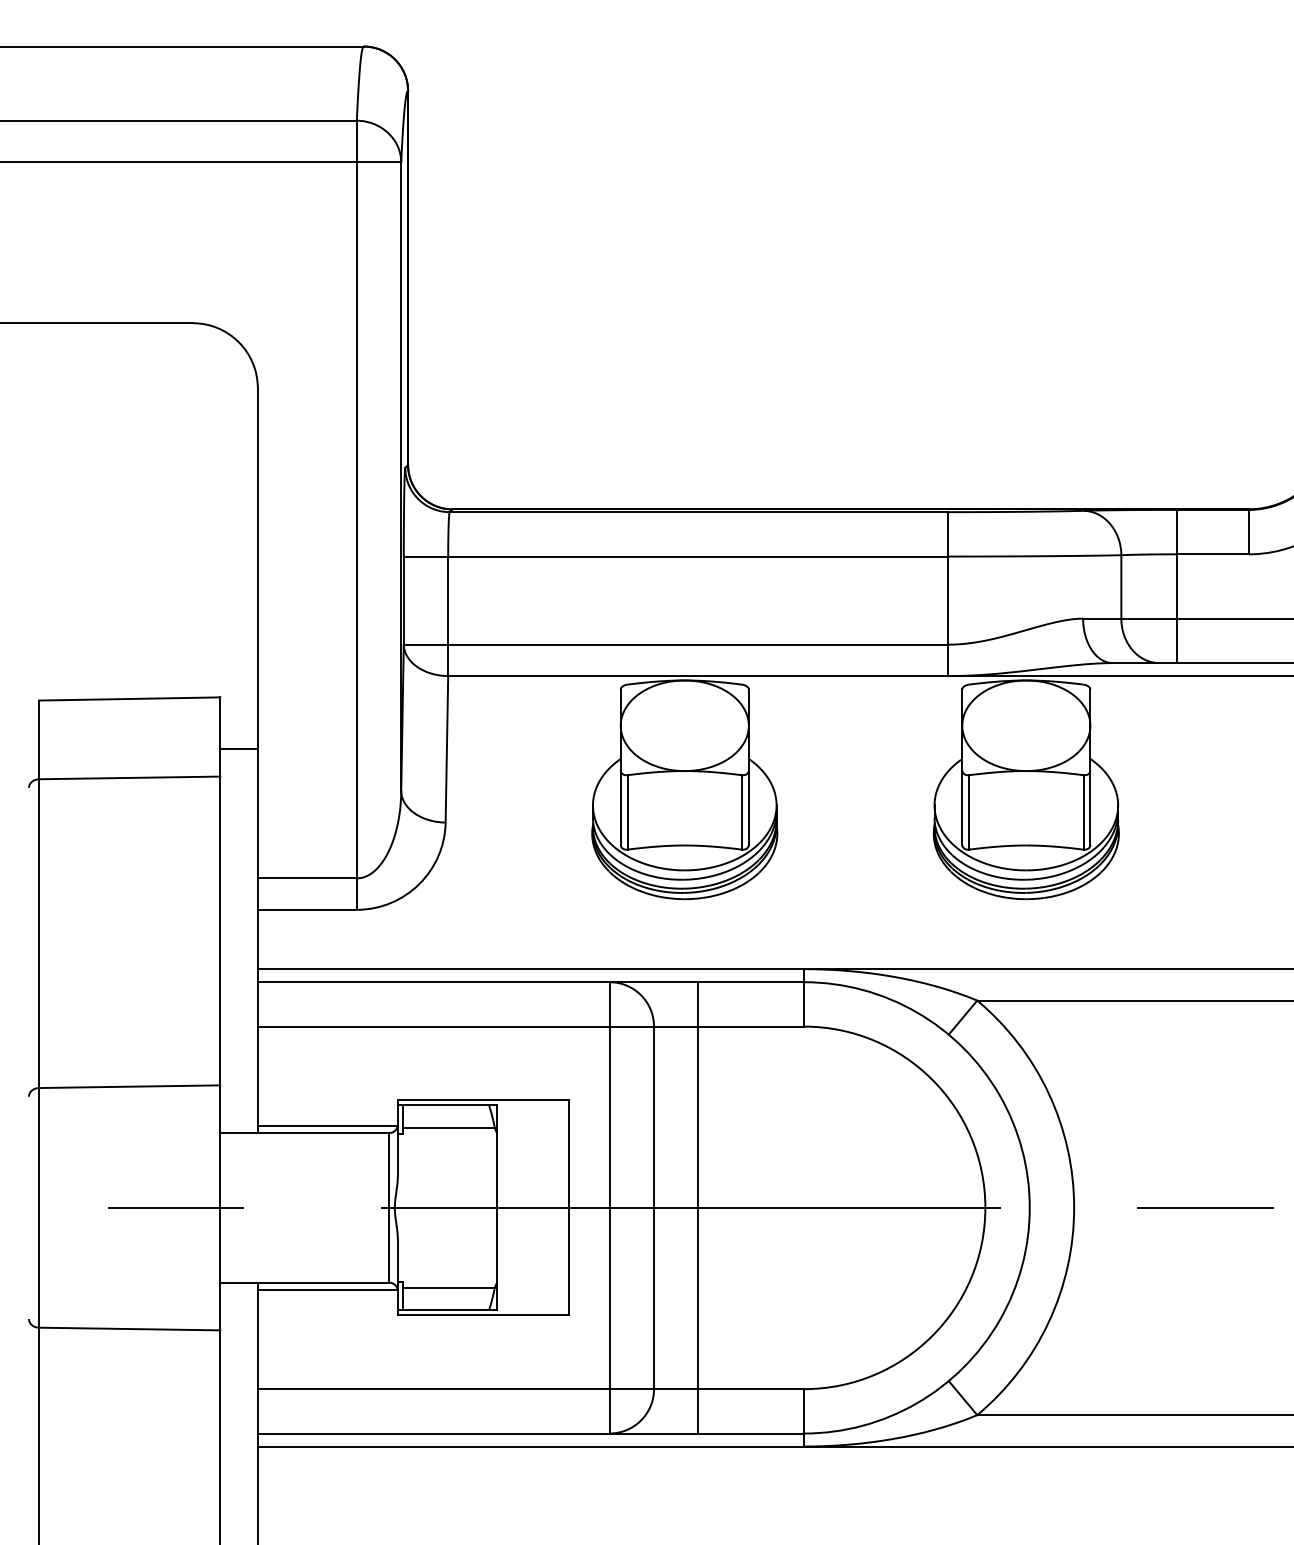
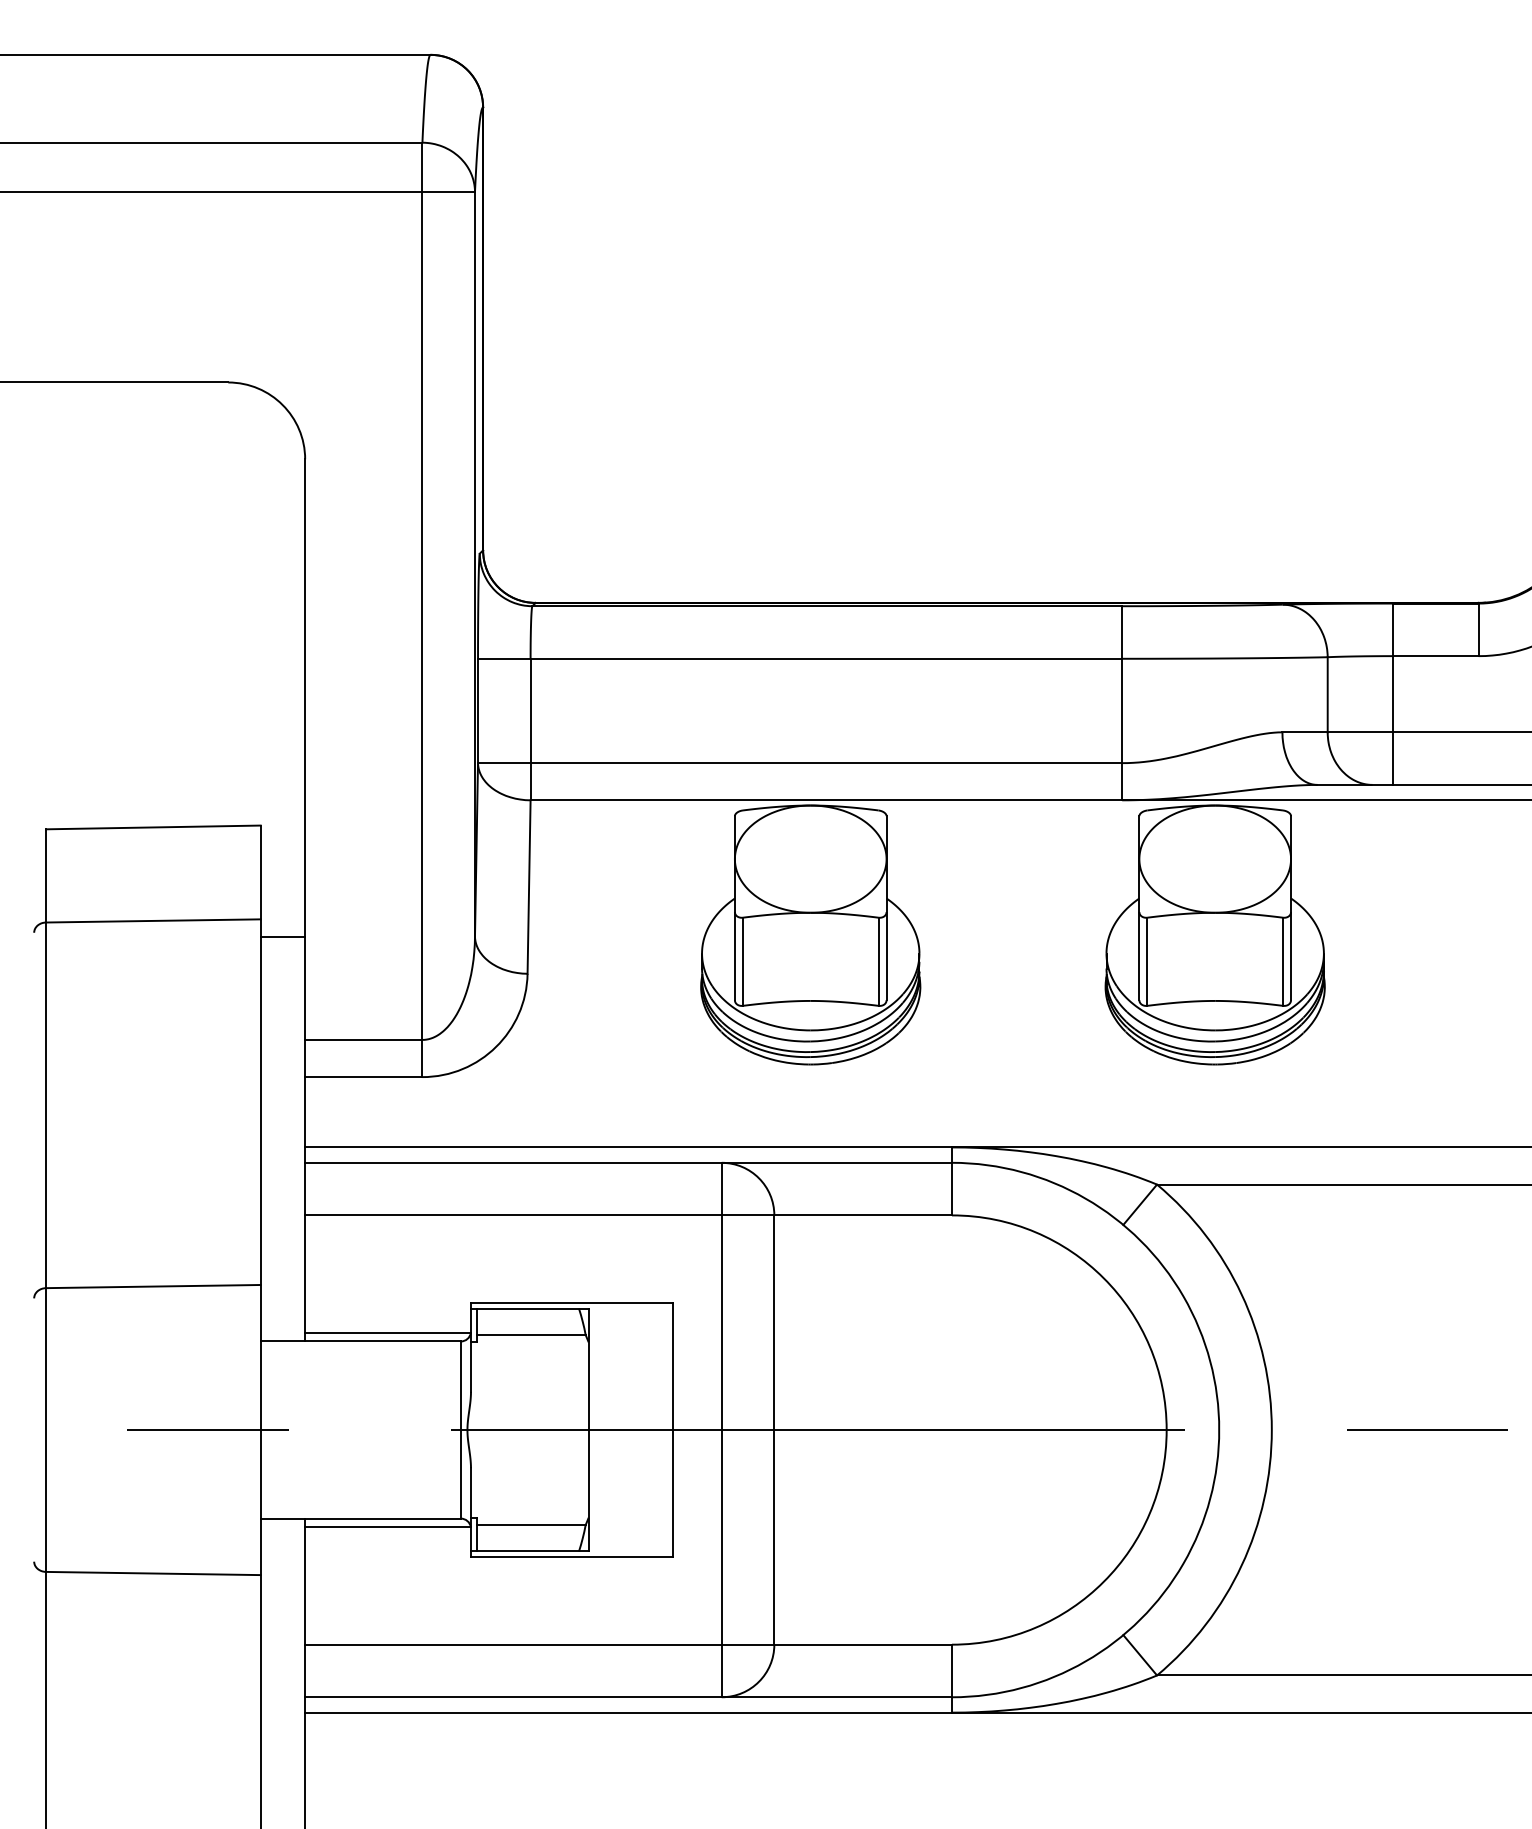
line: (238, 748) -> (282, 936), moved
line: (698, 1207) -> (826, 1429), removed

